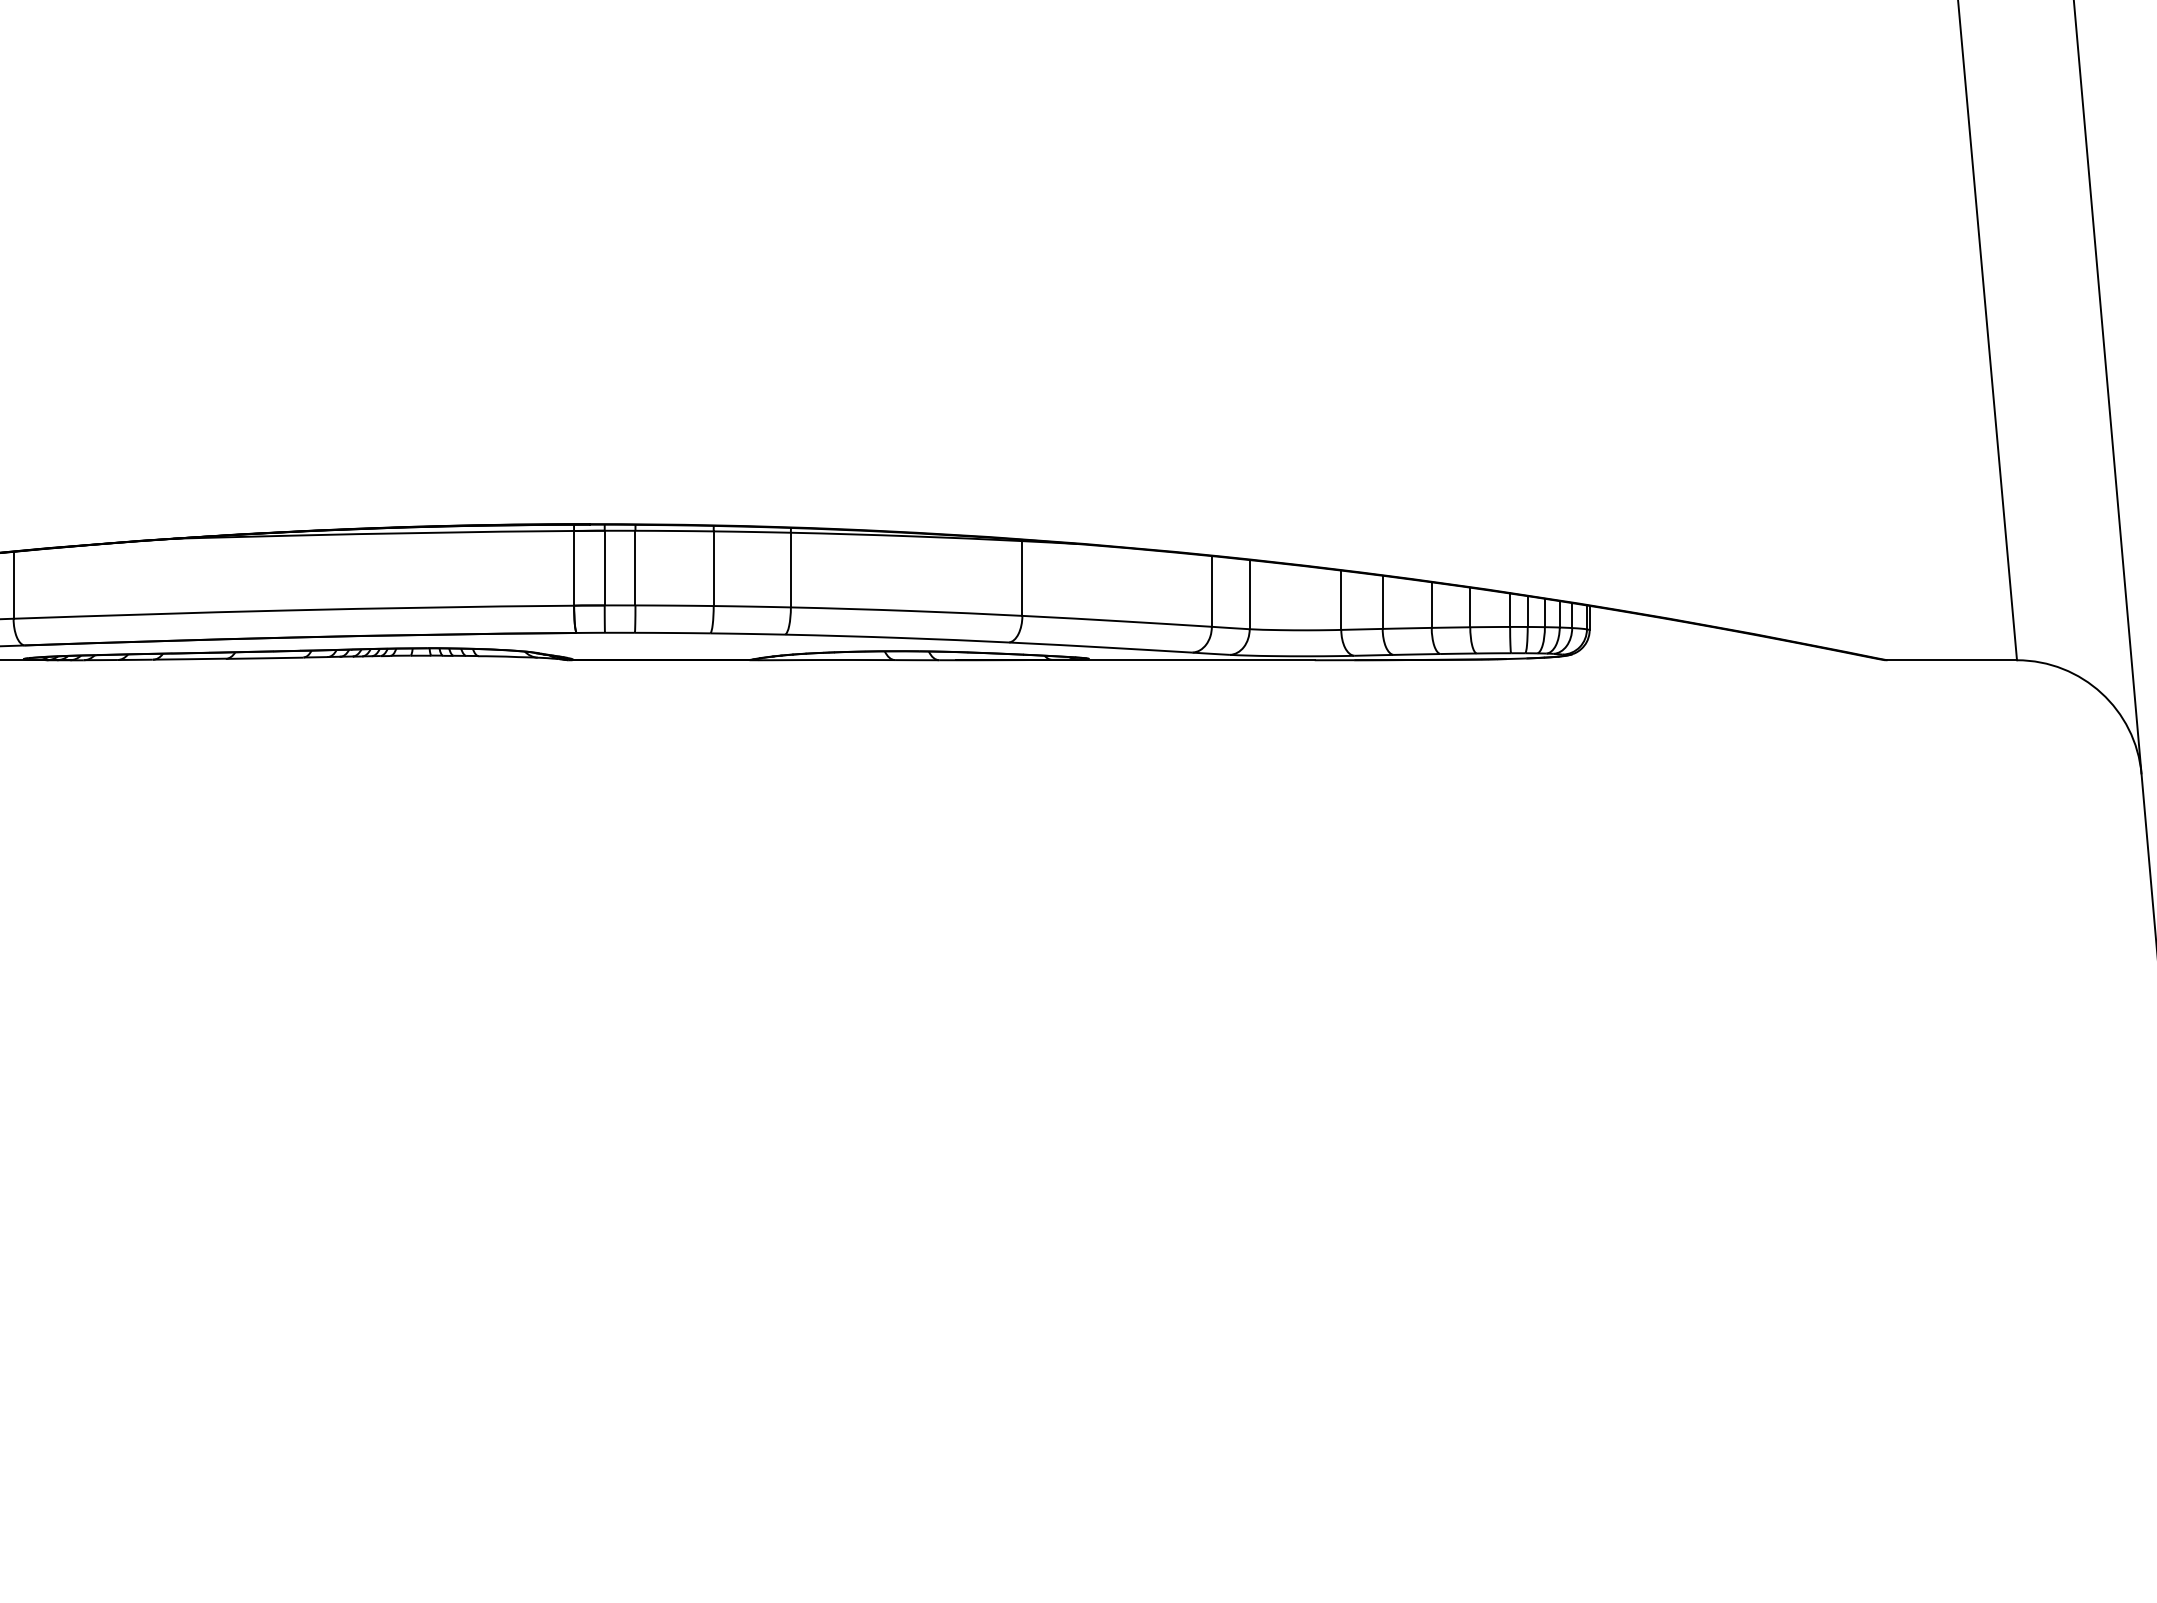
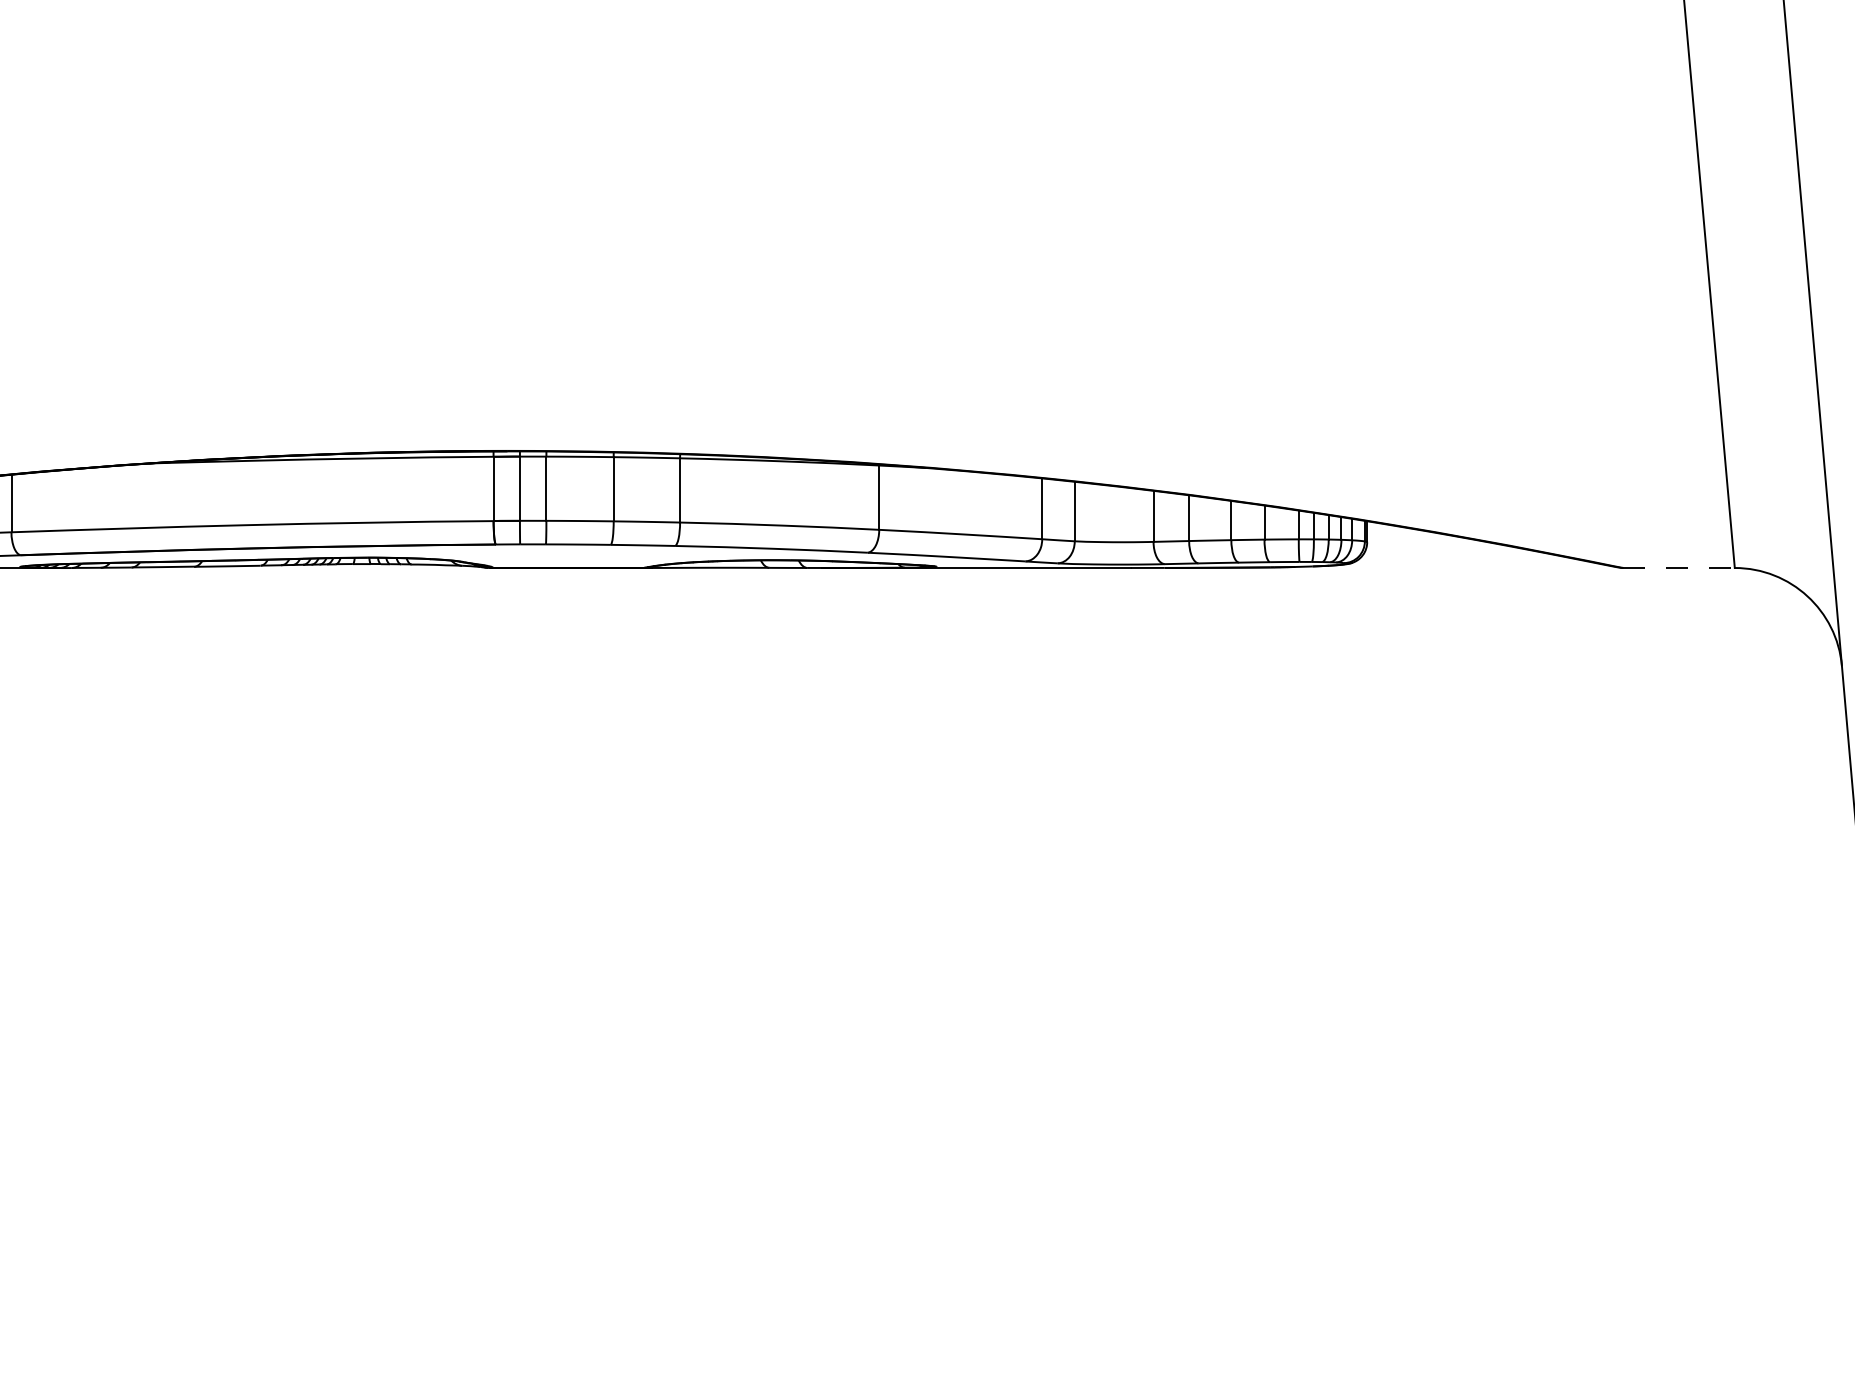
line: (1952, 660) -> (1679, 568), solid -> dashed

